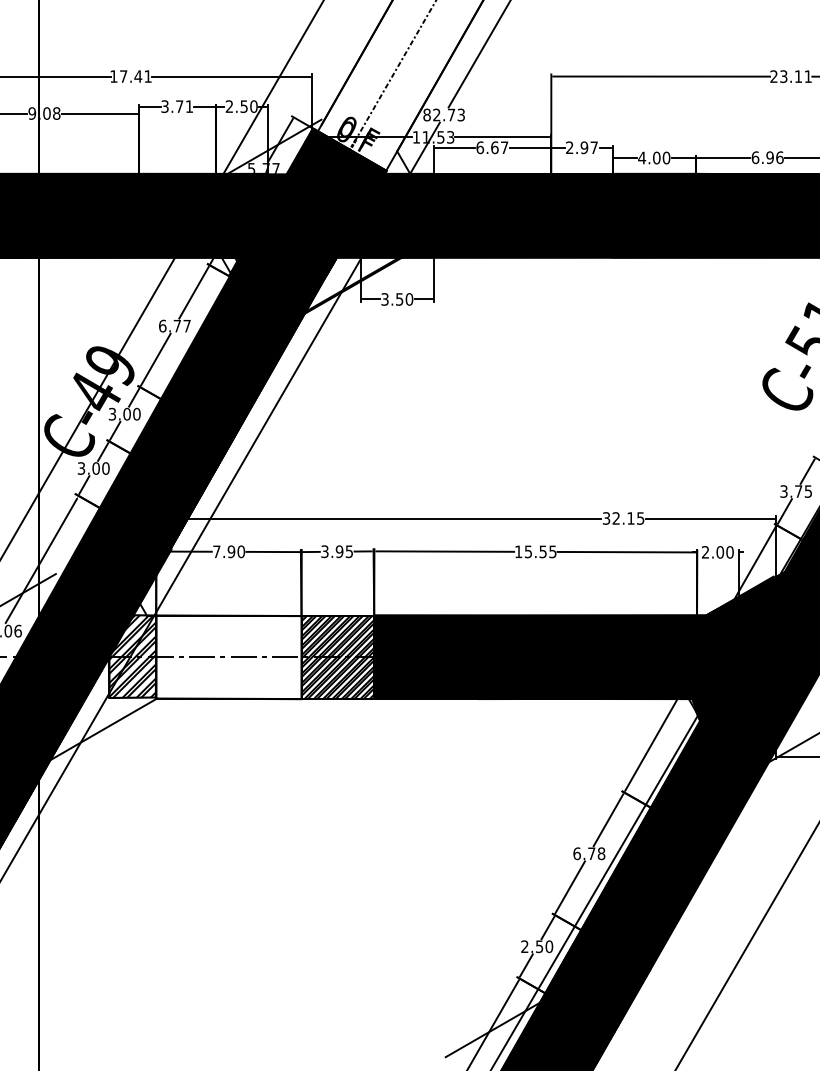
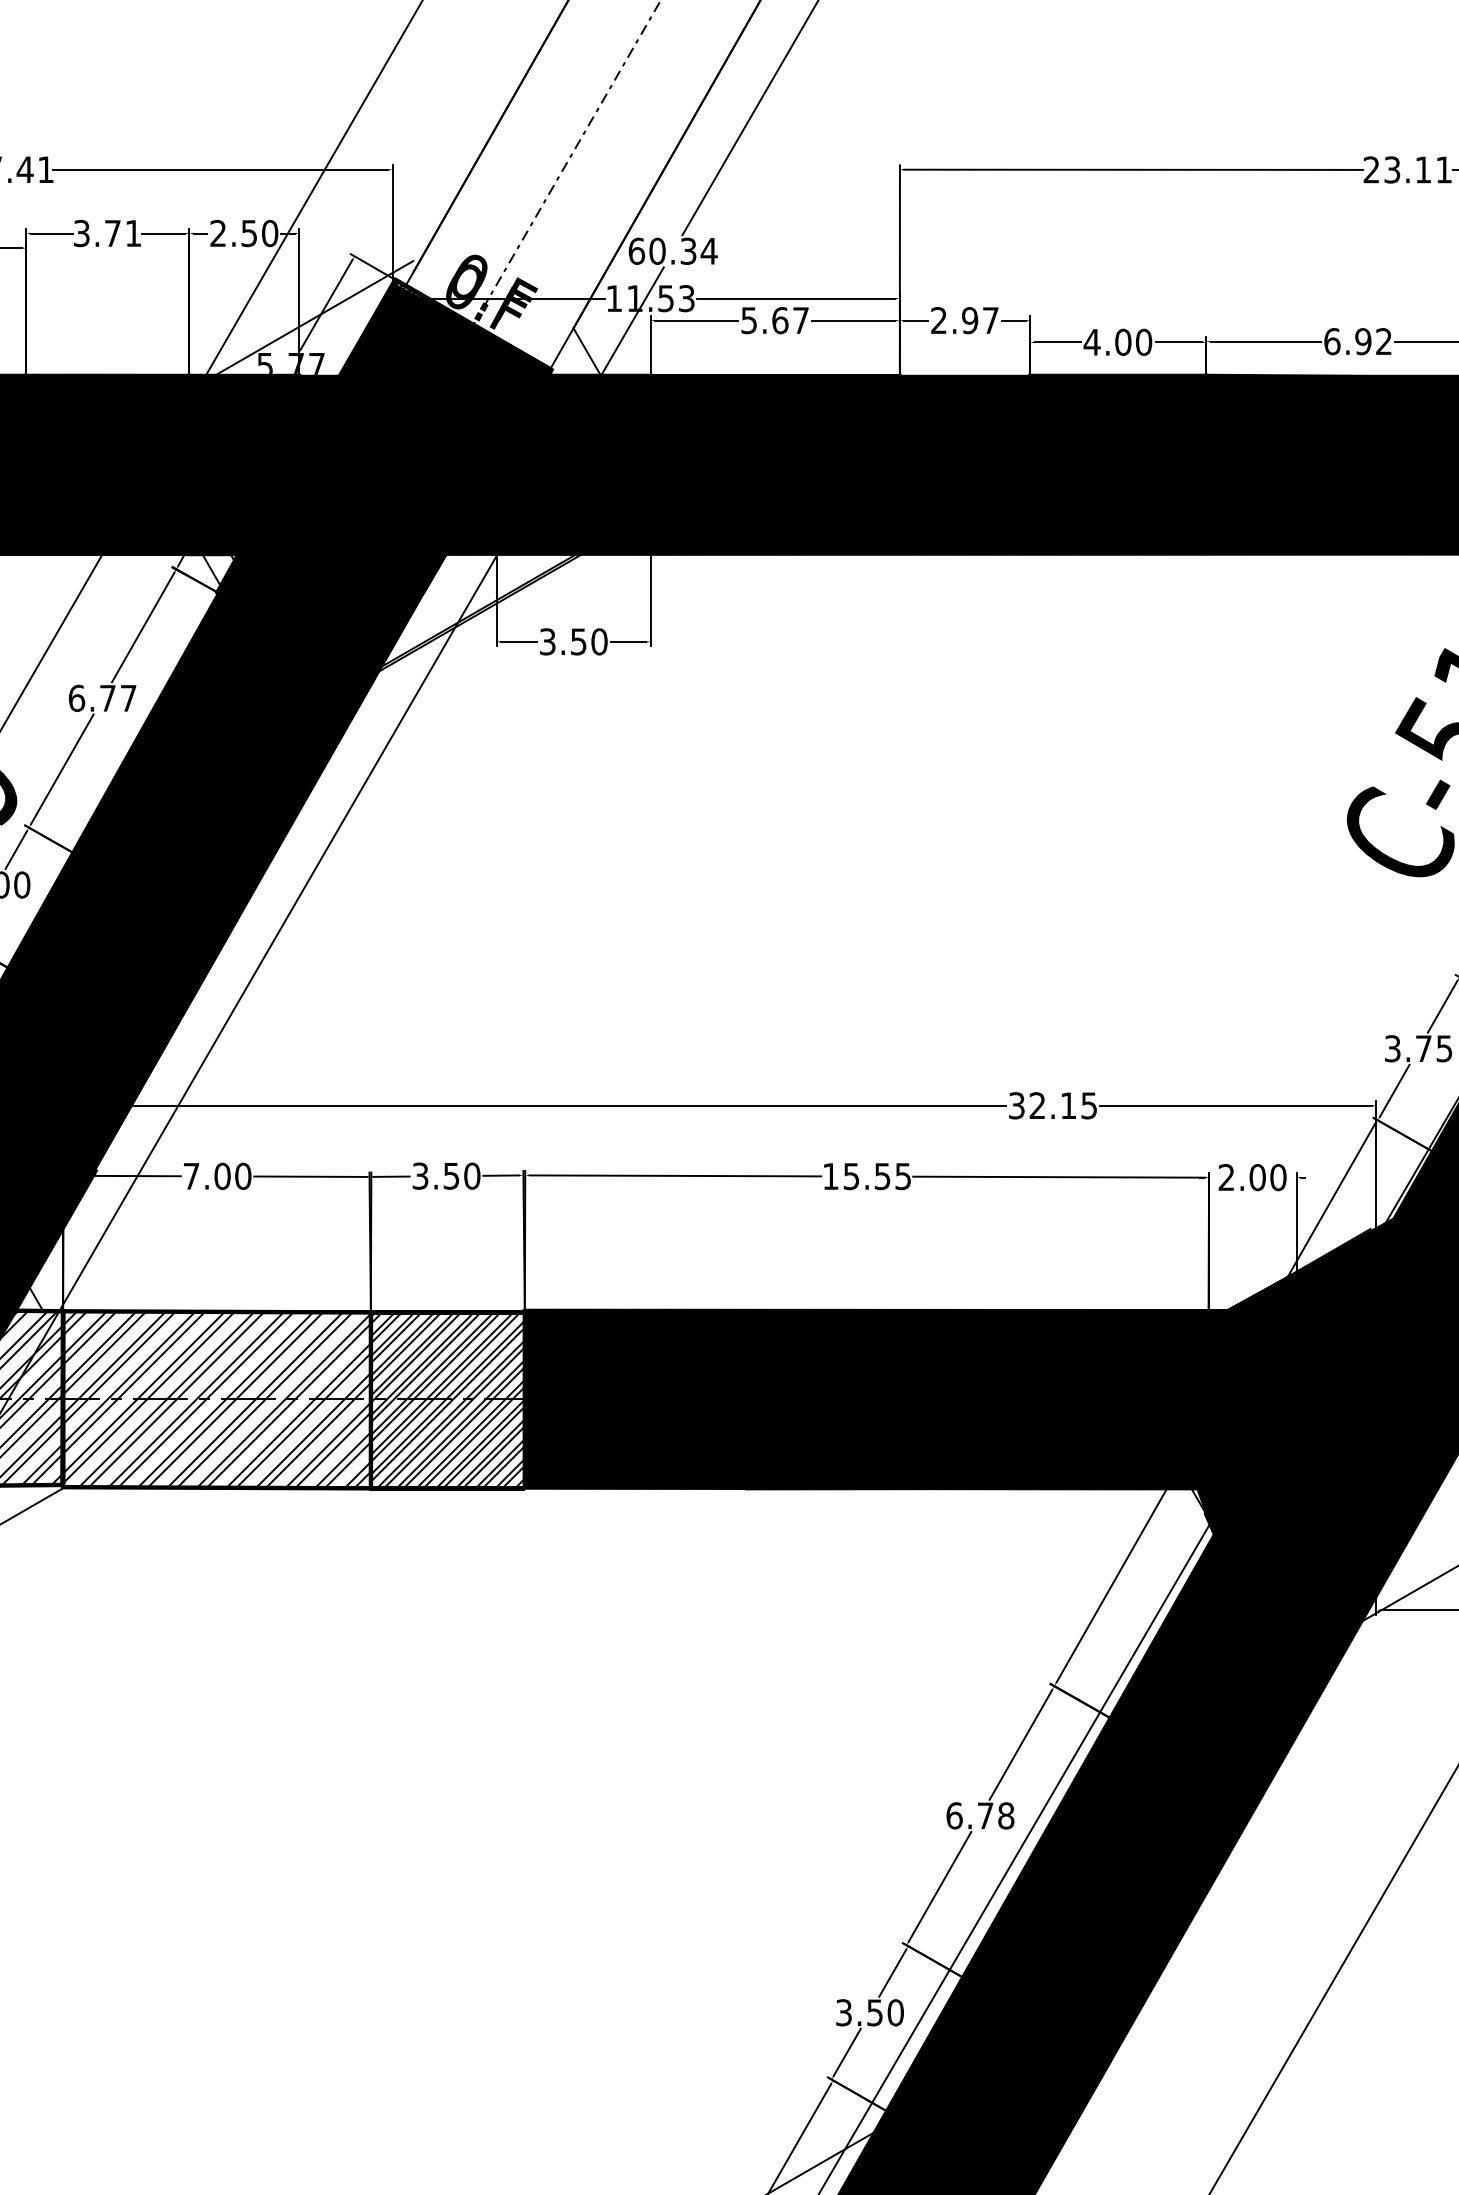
text: (444, 114) -> (673, 250), 82.73 -> 60.34
text: (480, 147) -> (749, 320), 6.67 -> 5.67
text: (779, 157) -> (1383, 341), 6.96 -> 6.92
text: (231, 551) -> (222, 1175), 7.90 -> 7.00
text: (344, 551) -> (461, 1175), 3.95 -> 3.50
hatch: (228, 657) -> (216, 1400), added
text: (524, 946) -> (843, 2012), 2.50 -> 3.50

